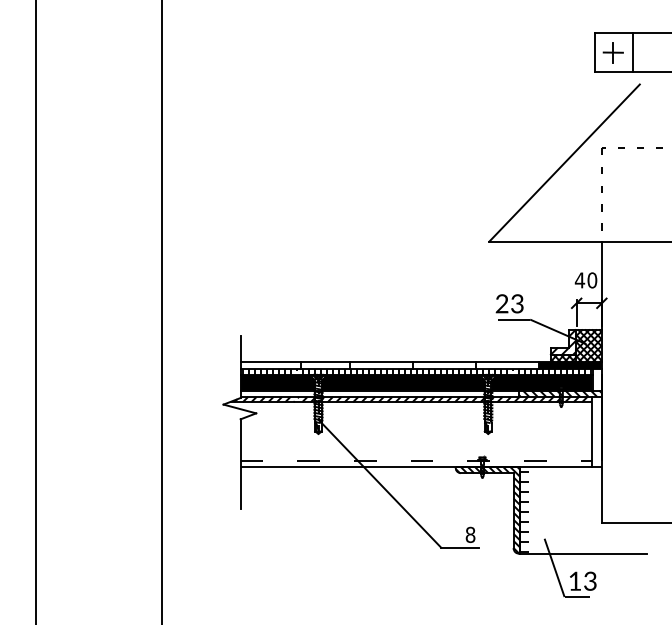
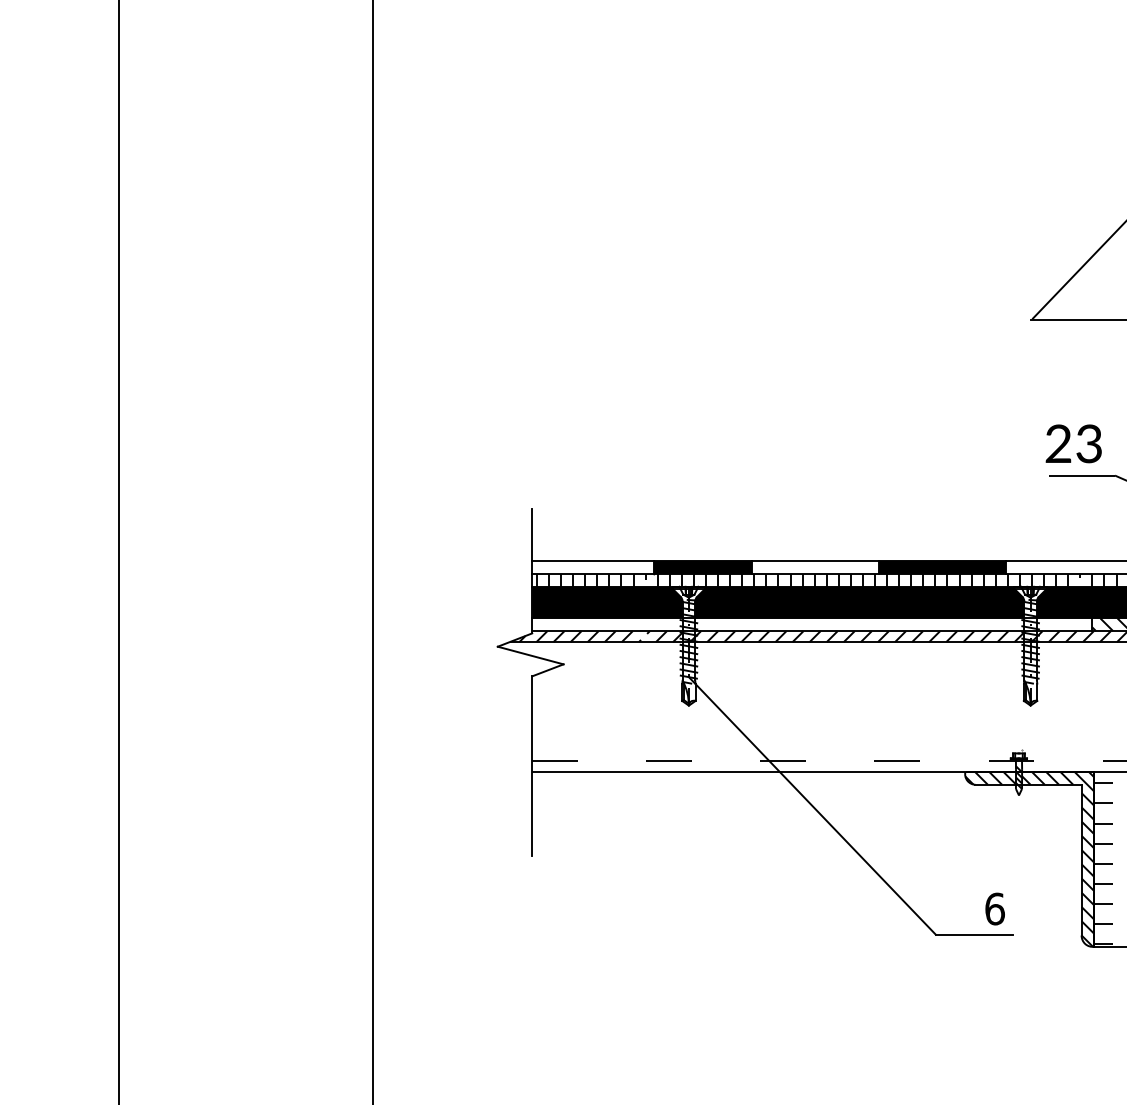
fill: (325, 365) -> (702, 568), added
fill: (443, 365) -> (940, 568), added
text: (470, 534) -> (994, 908), 8 -> 6

